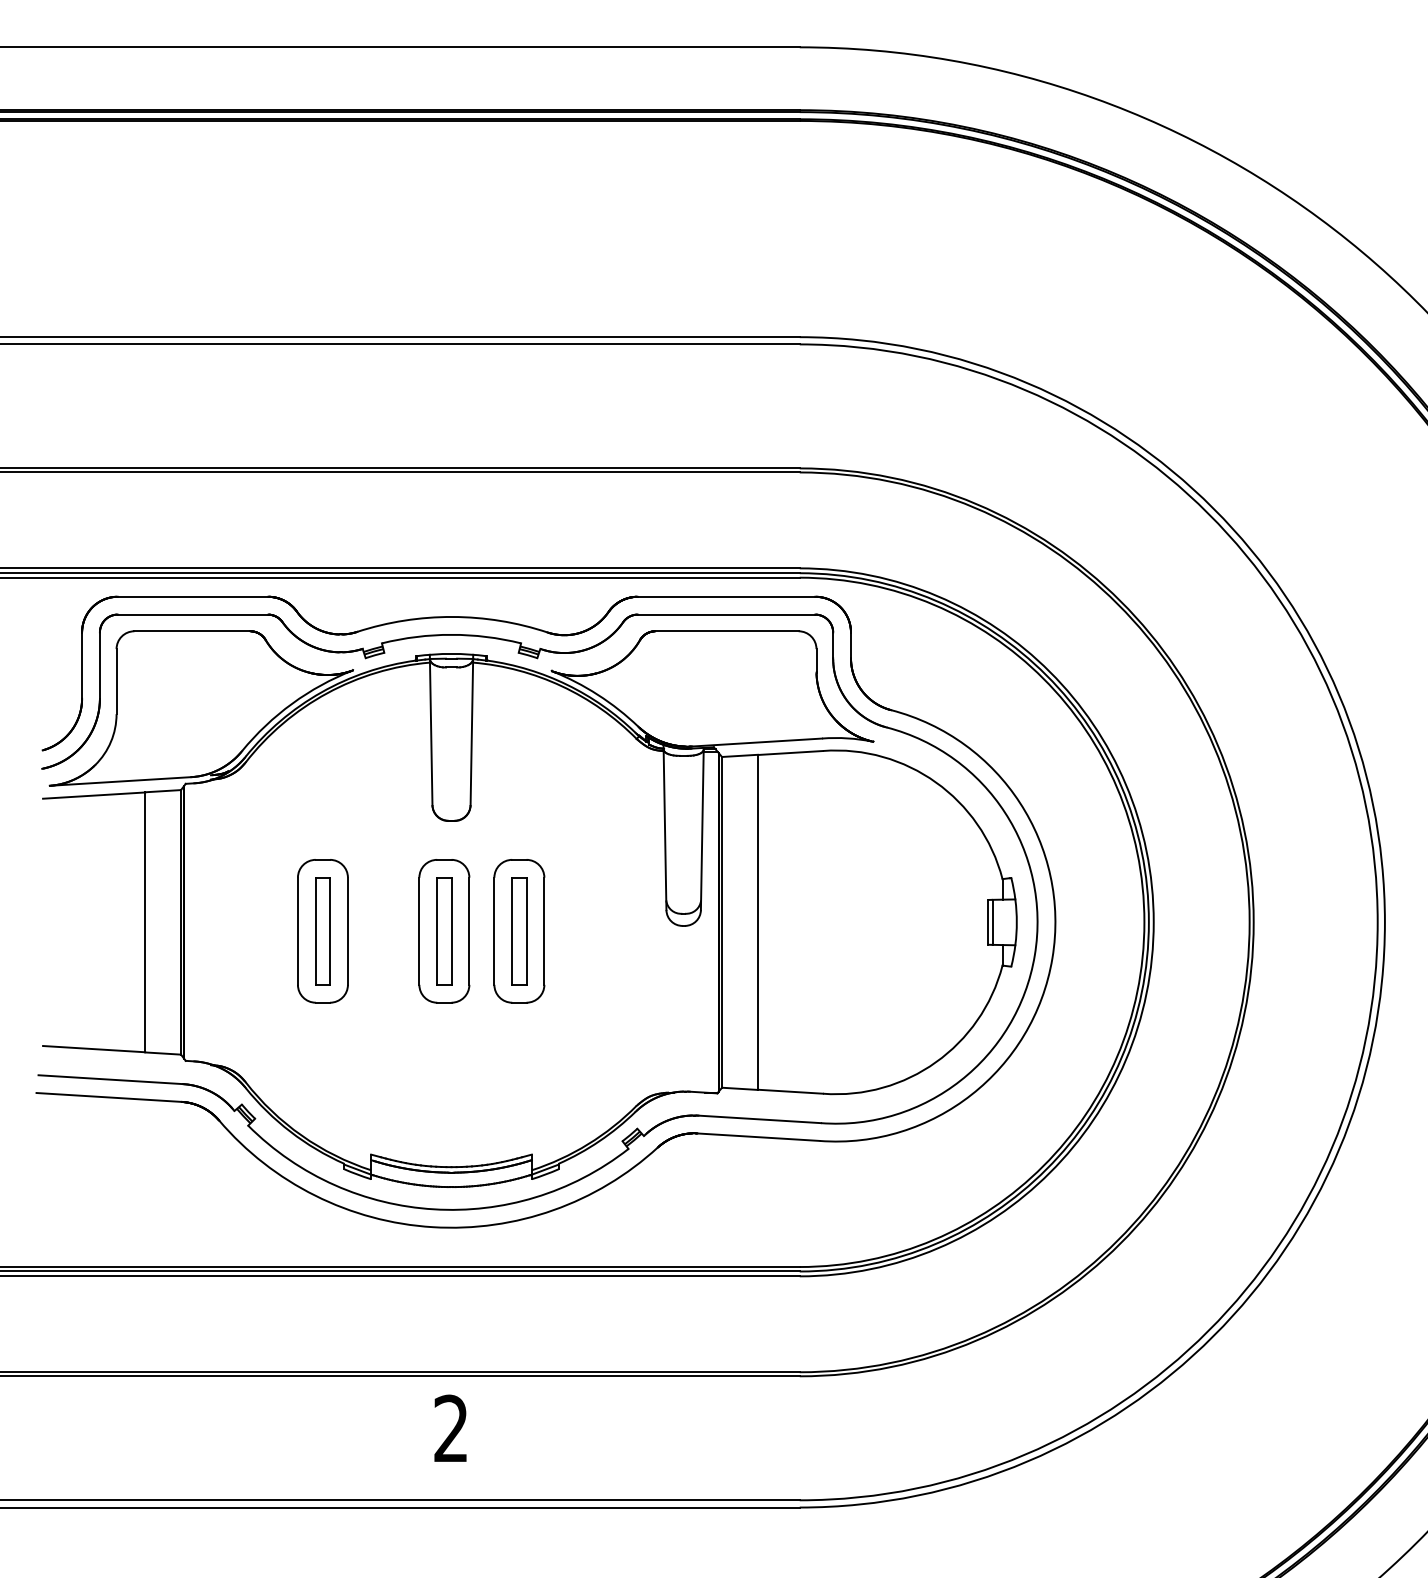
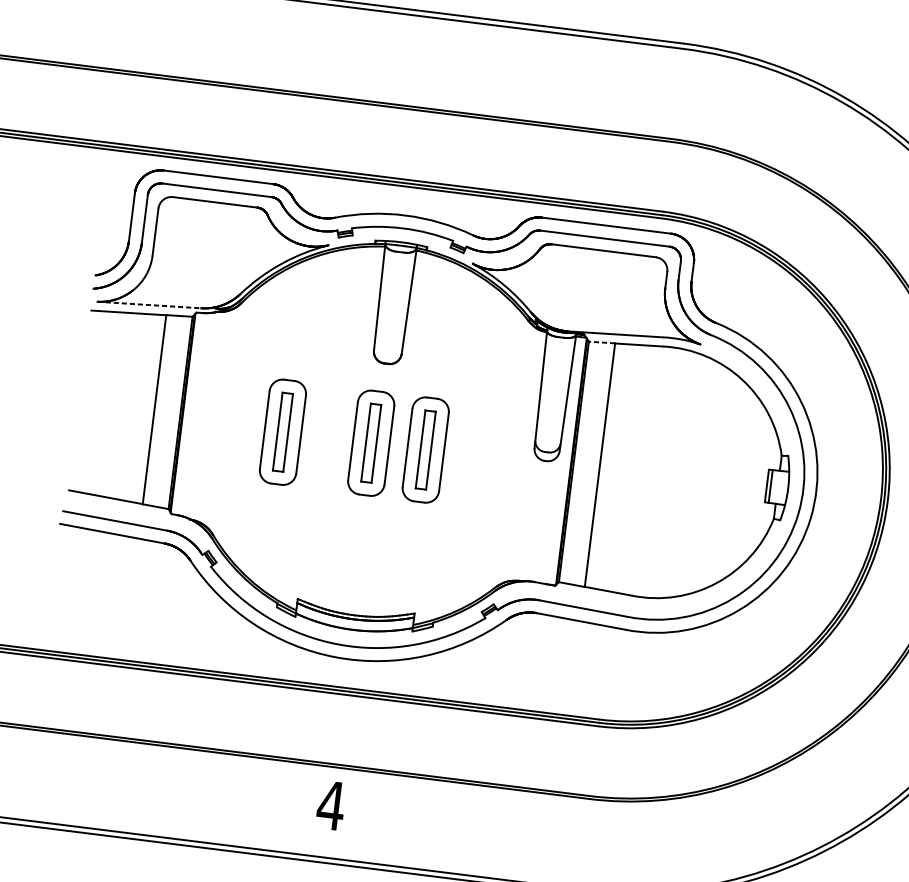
line: (739, 755) -> (601, 342), solid -> dashed
line: (120, 781) -> (149, 305), solid -> dashed
text: (450, 1427) -> (330, 804), 2 -> 4

